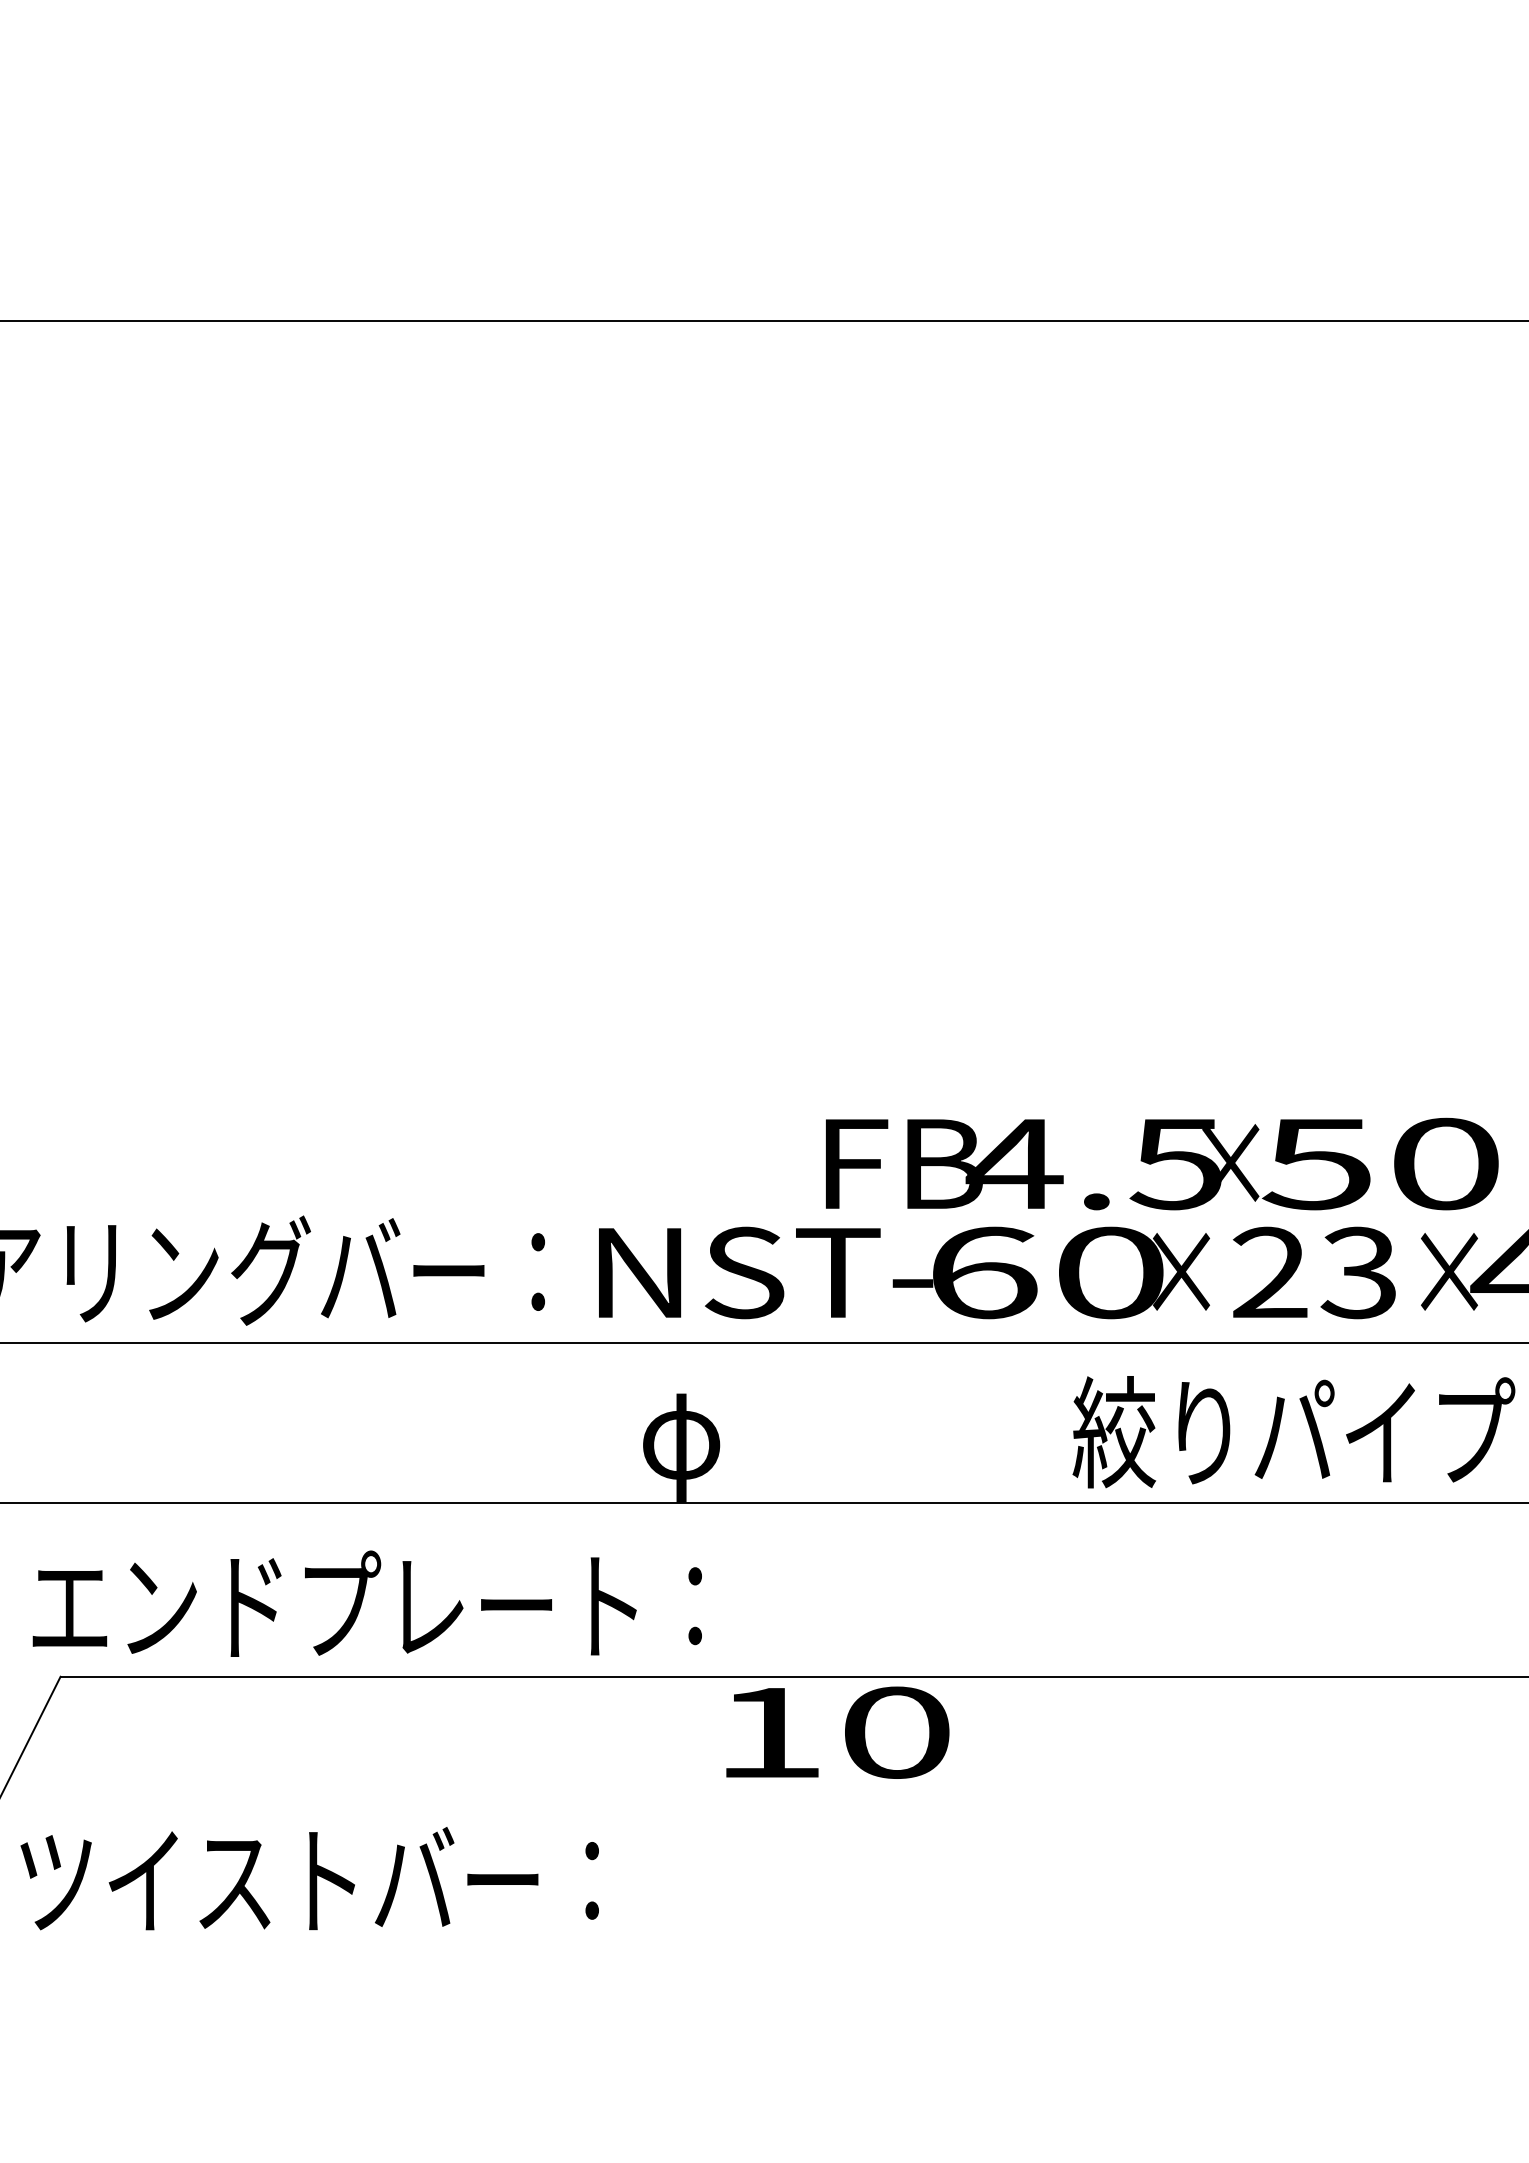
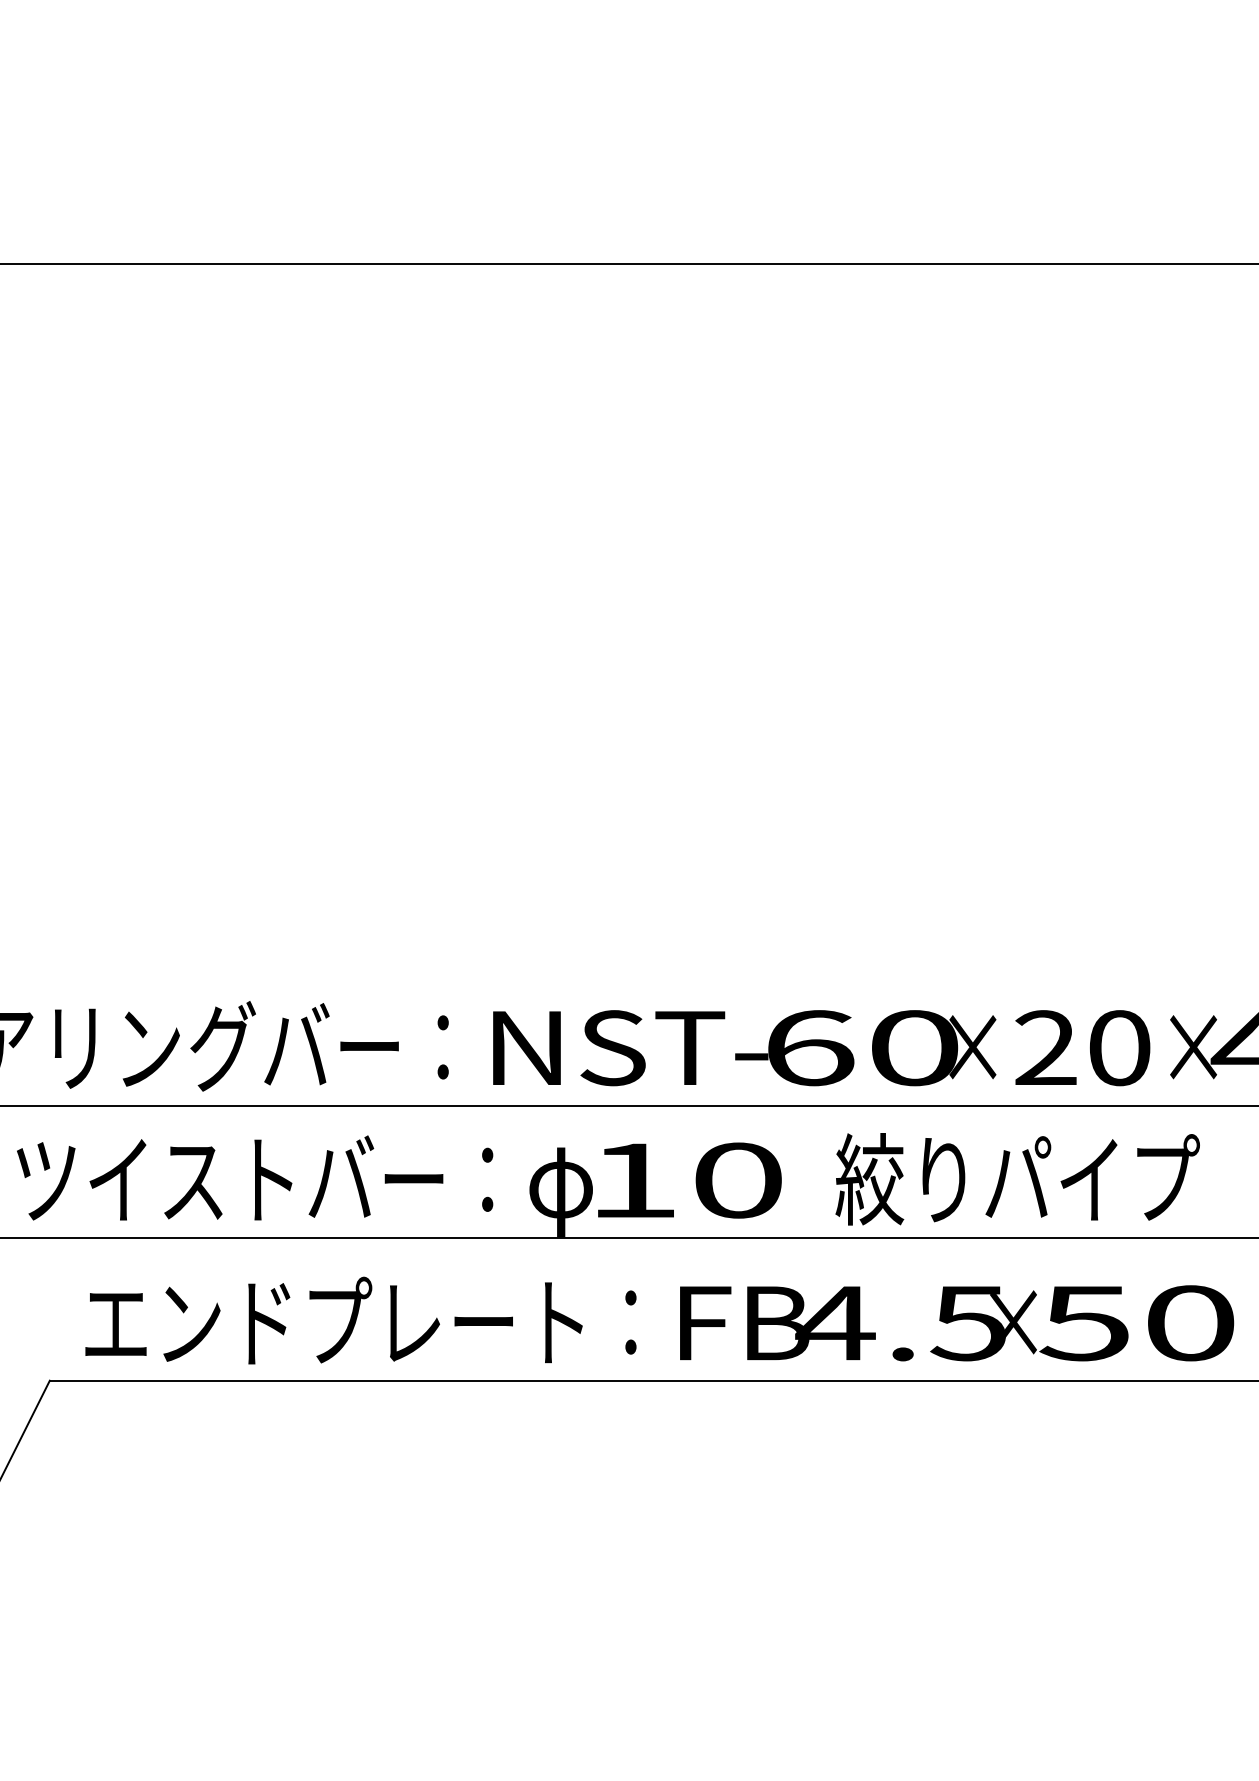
text: (1162, 1163) -> (957, 1322), moved
text: (1358, 1272) -> (1118, 1047), 23 -> 20
text: (1293, 1432) -> (1017, 1179), moved
text: (366, 1603) -> (360, 1320), moved
text: (837, 1732) -> (689, 1180), moved
text: (309, 1878) -> (254, 1177), moved

